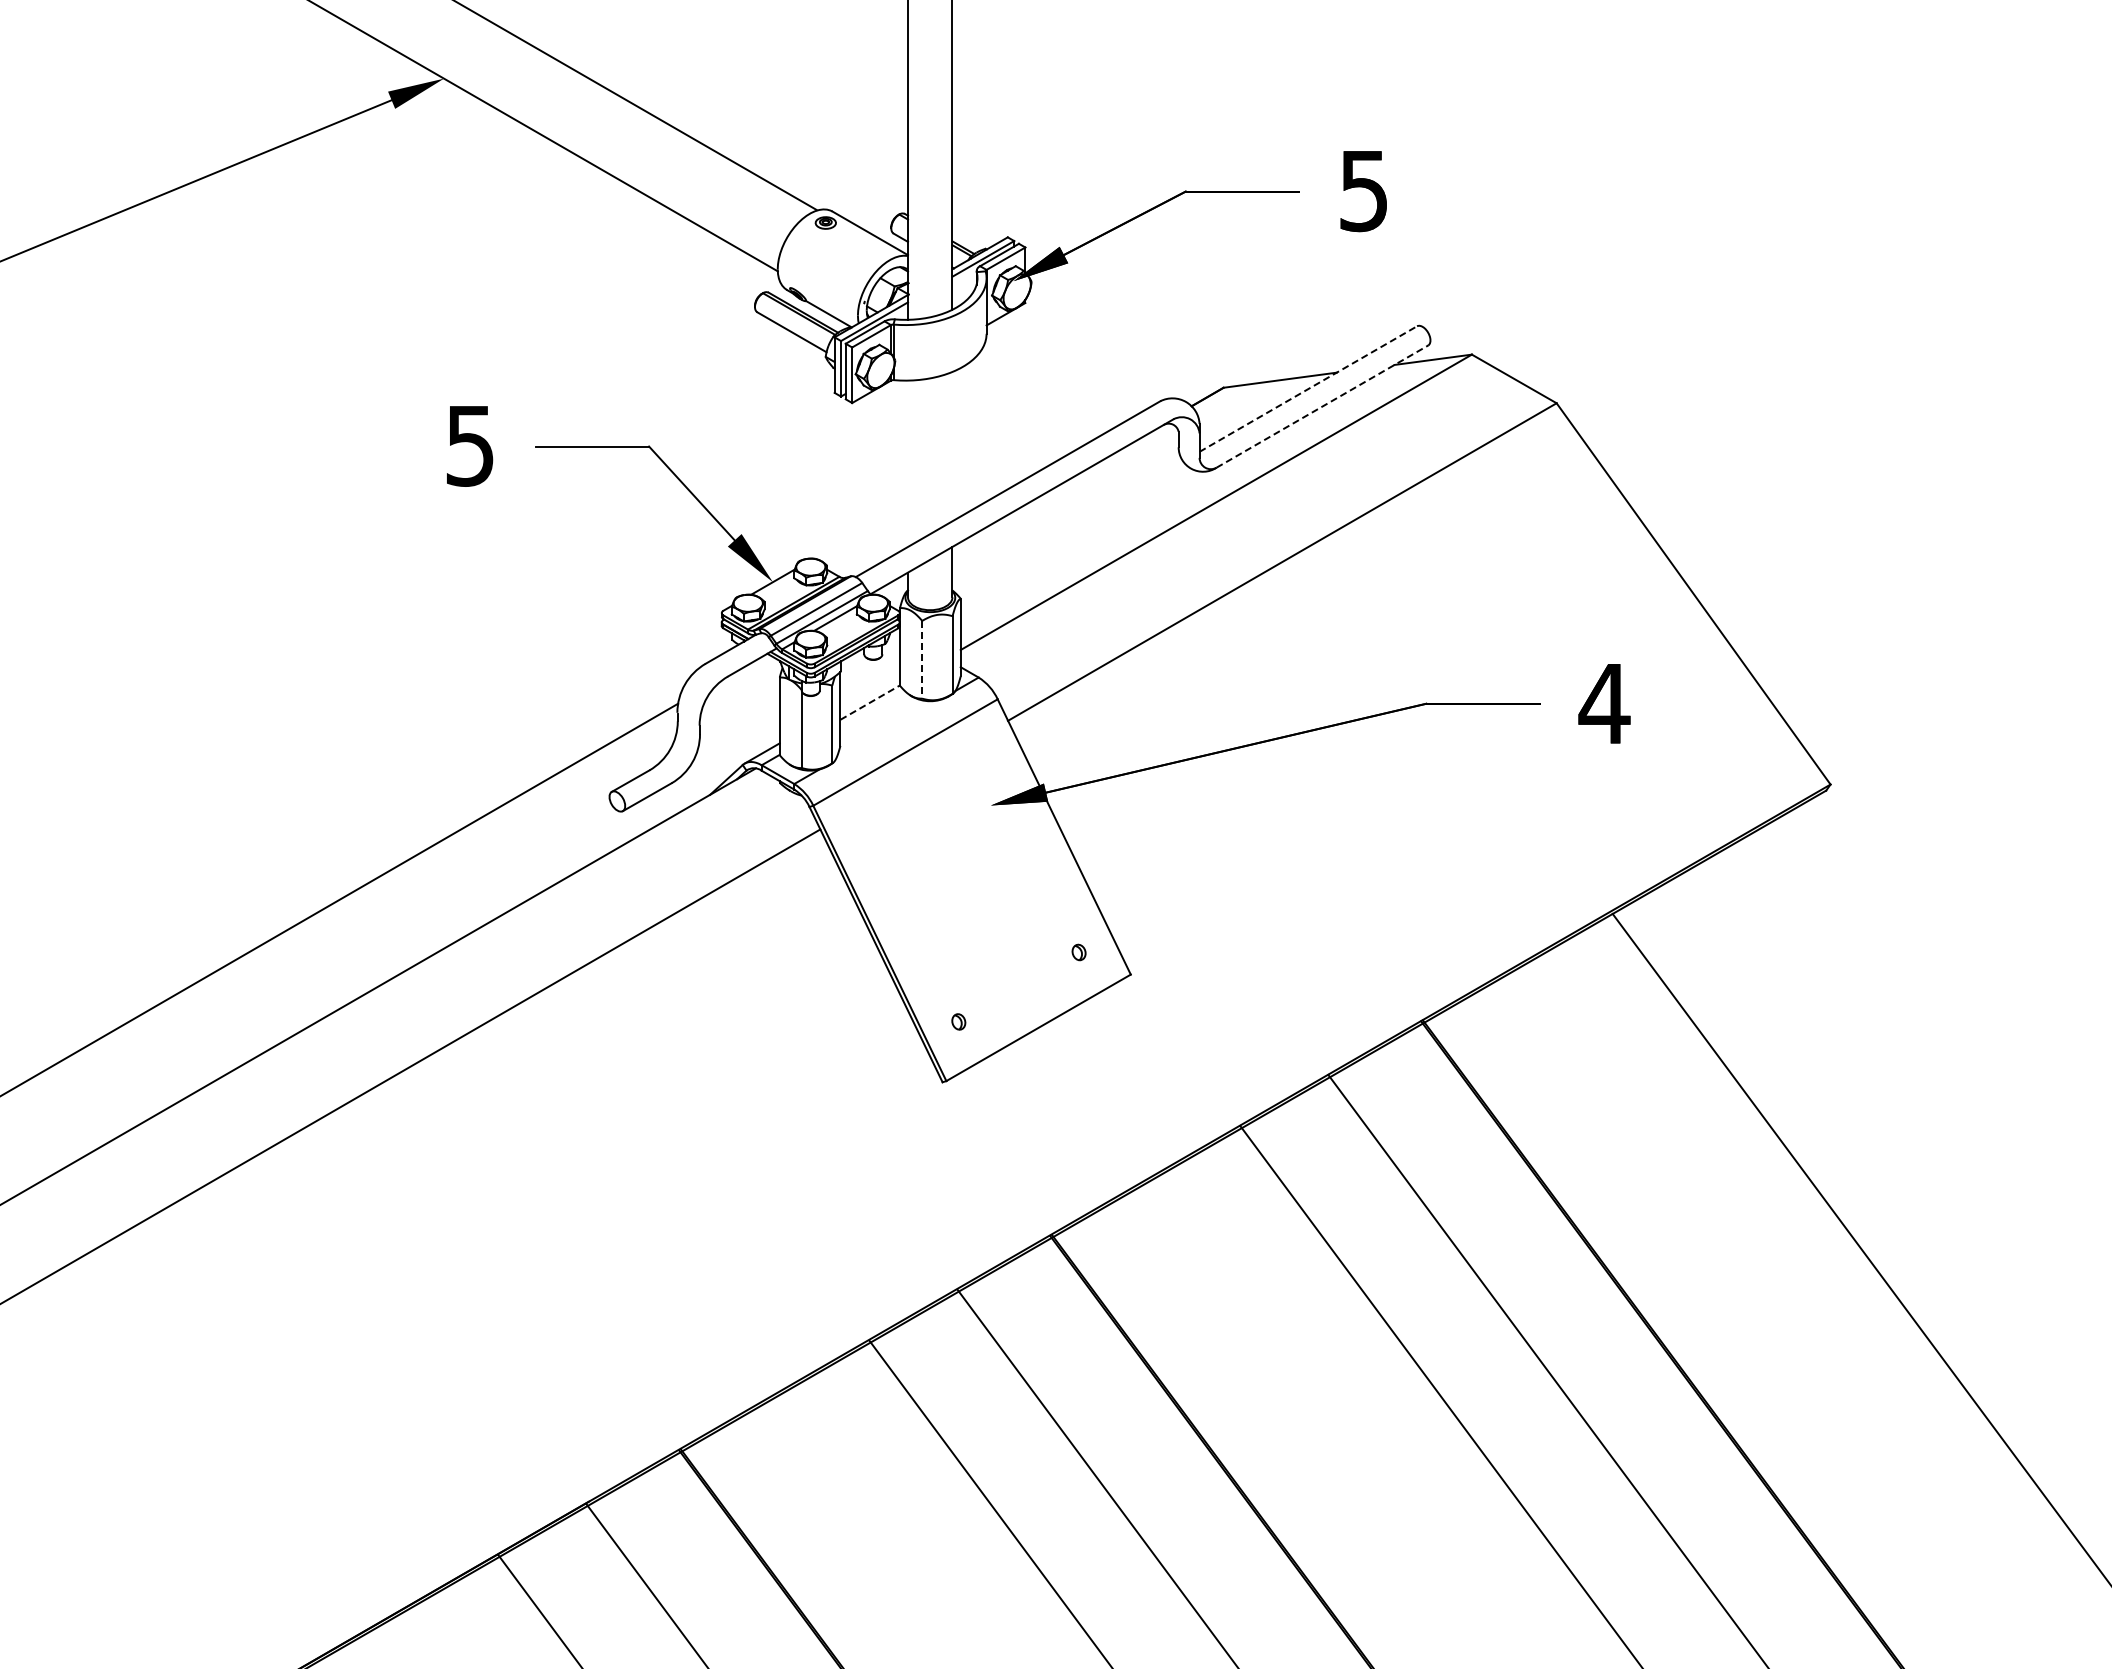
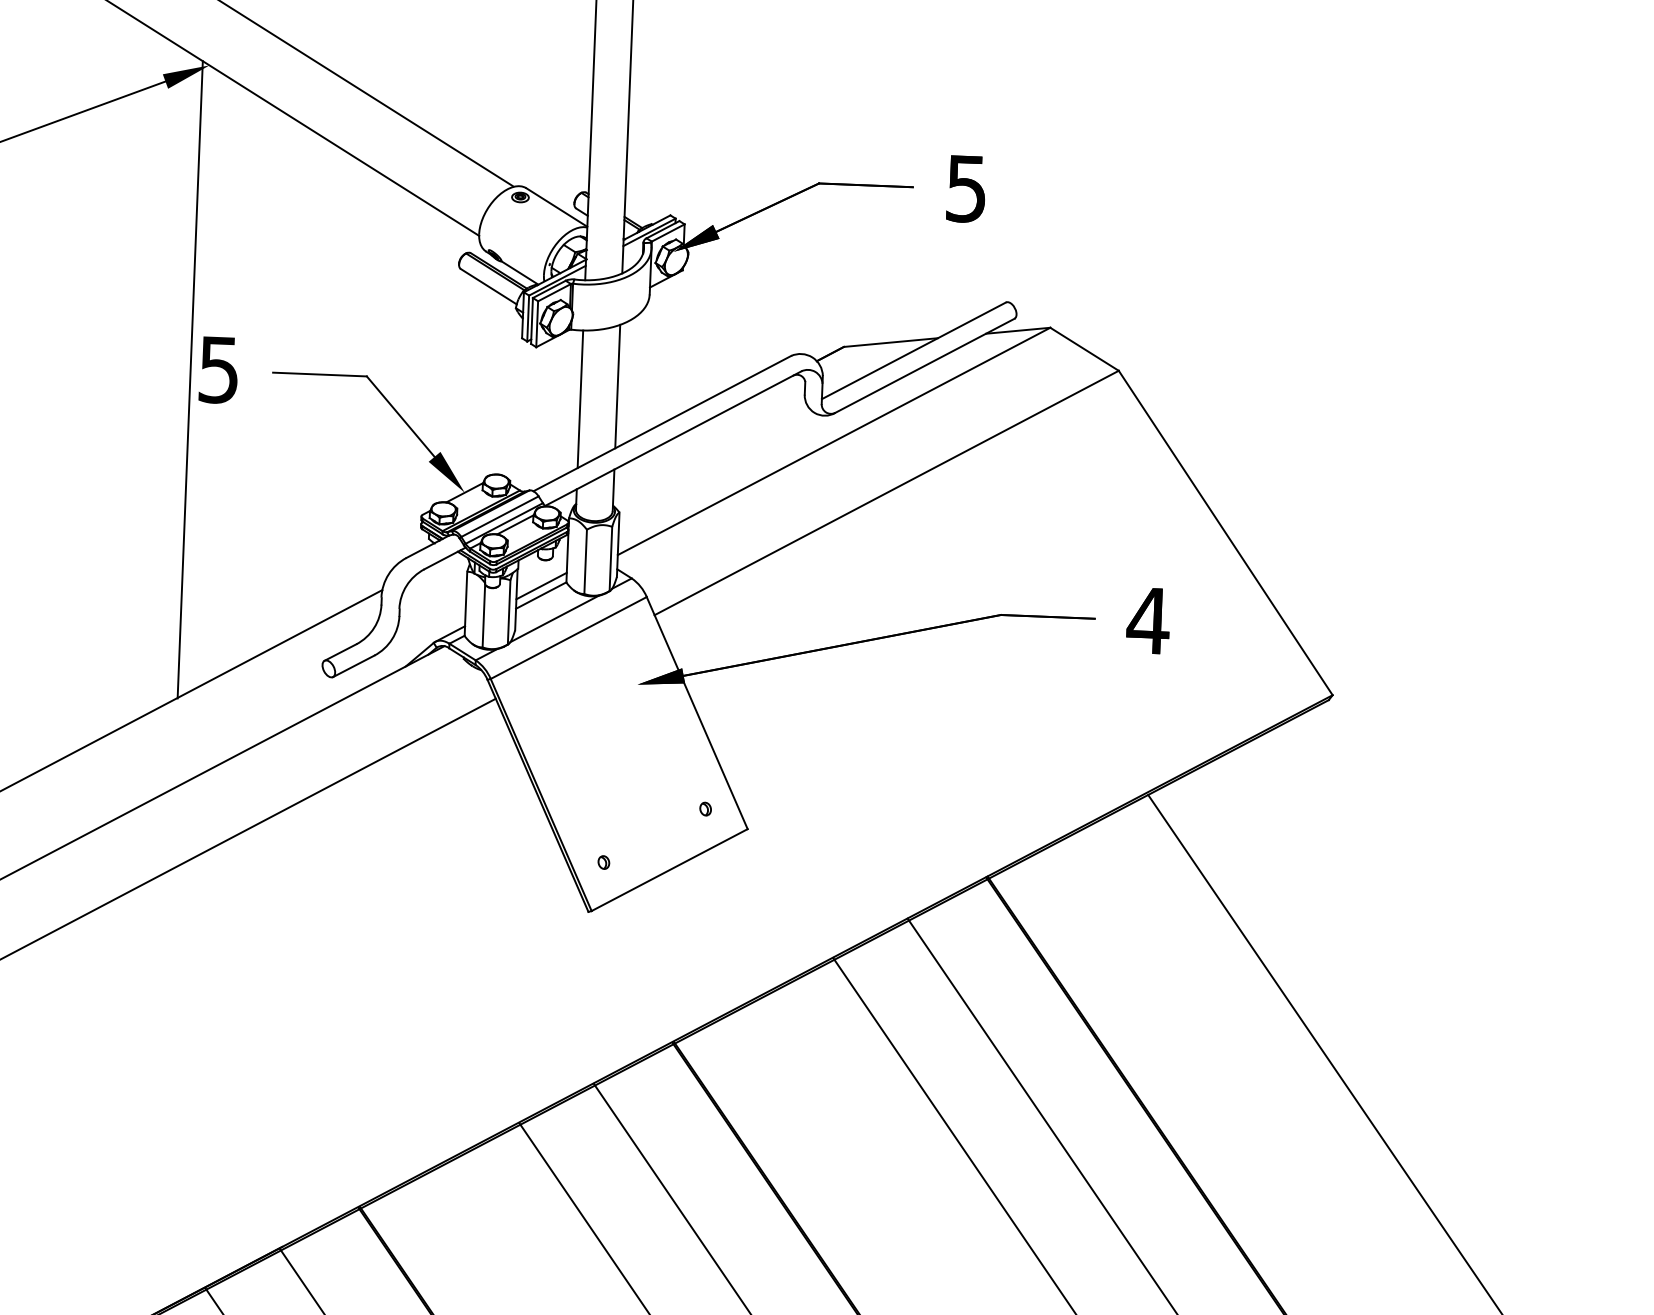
line: (1308, 389) -> (914, 351), dashed -> solid
line: (1322, 406) -> (925, 365), dashed -> solid
line: (952, 446) -> (617, 386), added
line: (435, 458) -> (189, 379), added
line: (908, 463) -> (580, 399), added
line: (922, 659) -> (585, 561), dashed -> solid
line: (870, 690) -> (541, 585), added
line: (870, 702) -> (541, 595), dashed -> solid
line: (887, 730) -> (554, 619), added

